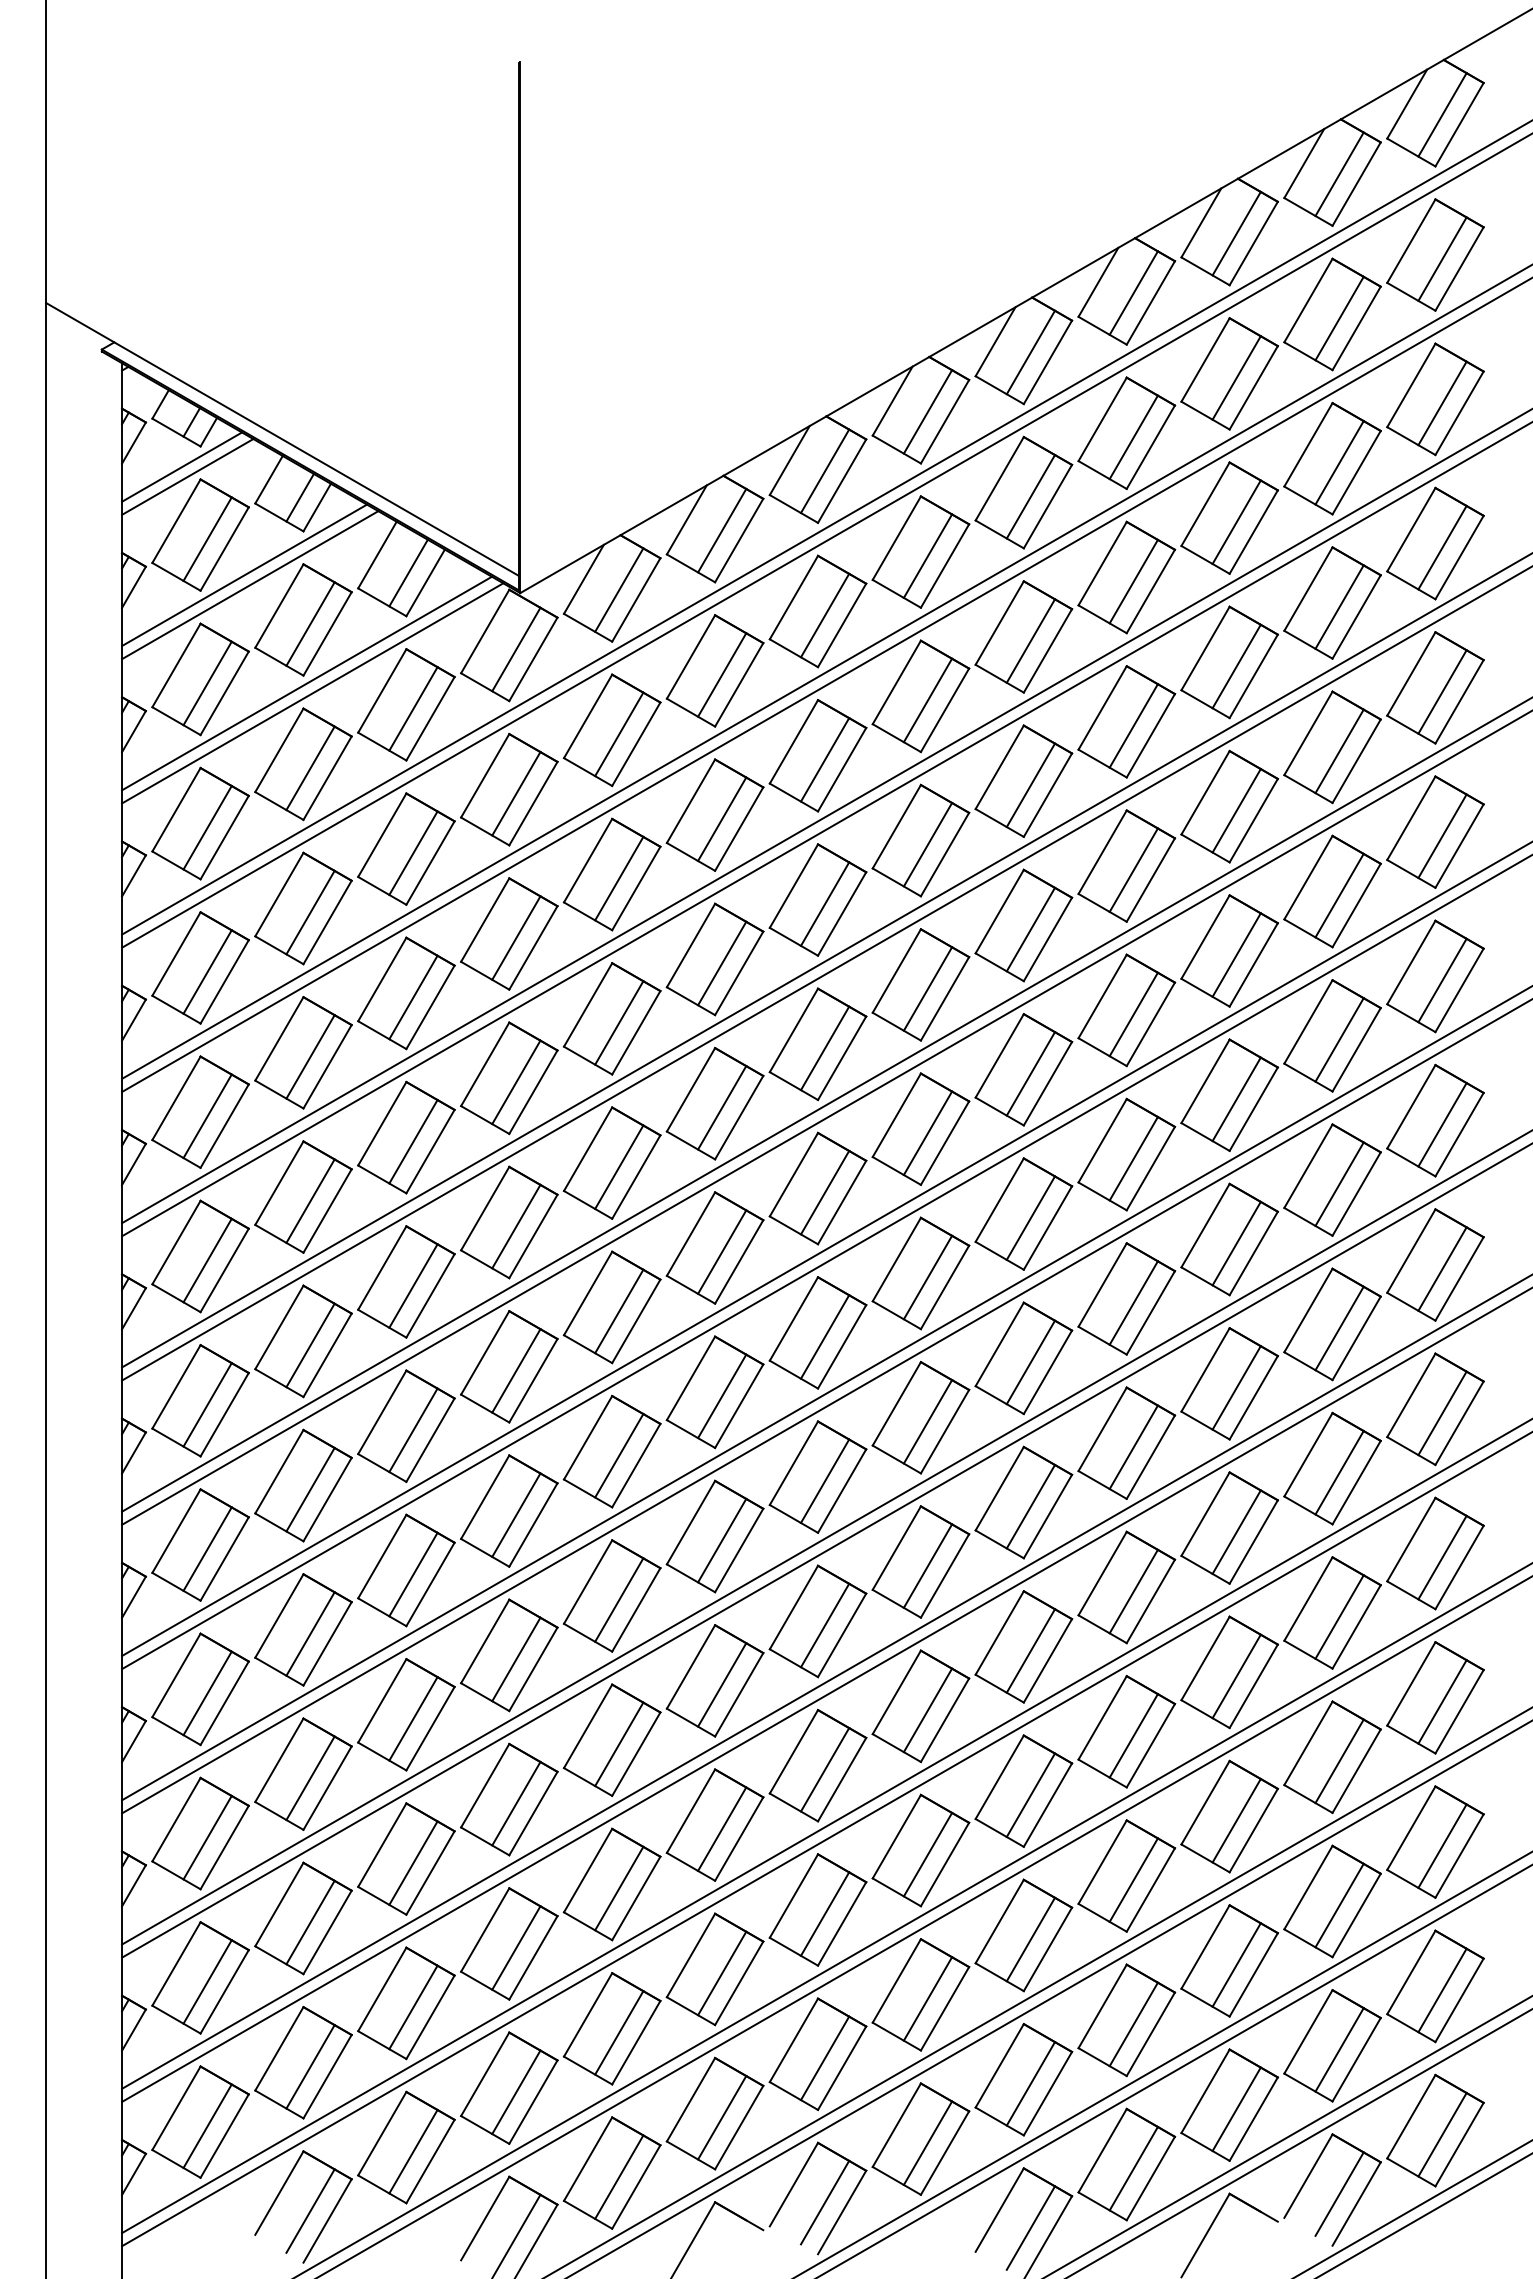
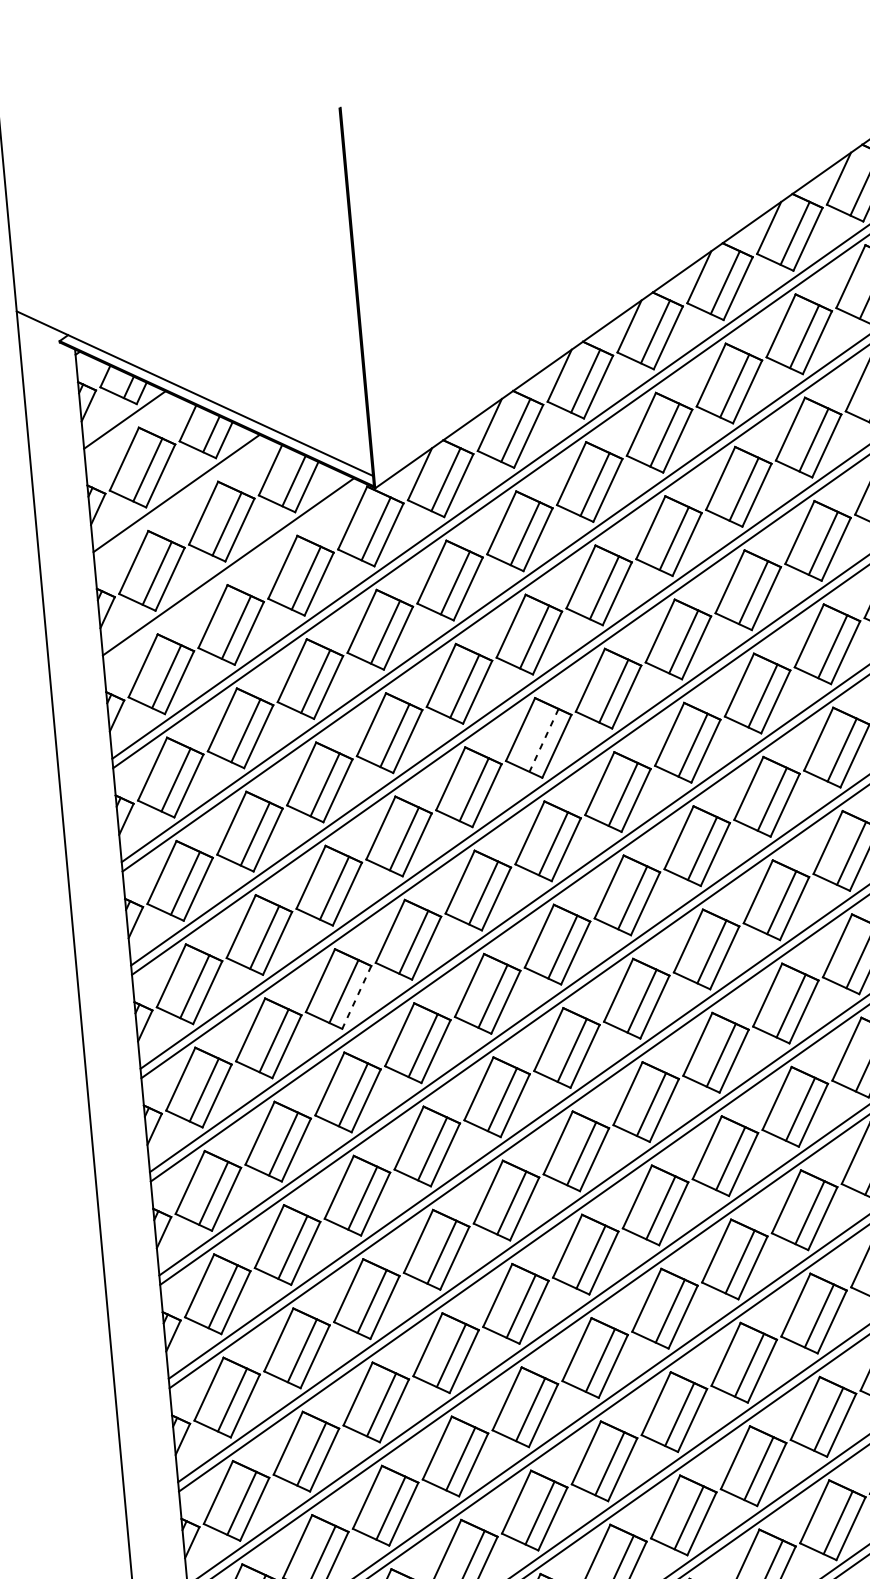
line: (187, 476) -> (129, 426), removed
line: (250, 585) -> (181, 500), removed
line: (312, 693) -> (233, 573), removed
line: (721, 963) -> (543, 740), solid -> dashed
line: (430, 1296) -> (356, 997), solid -> dashed

